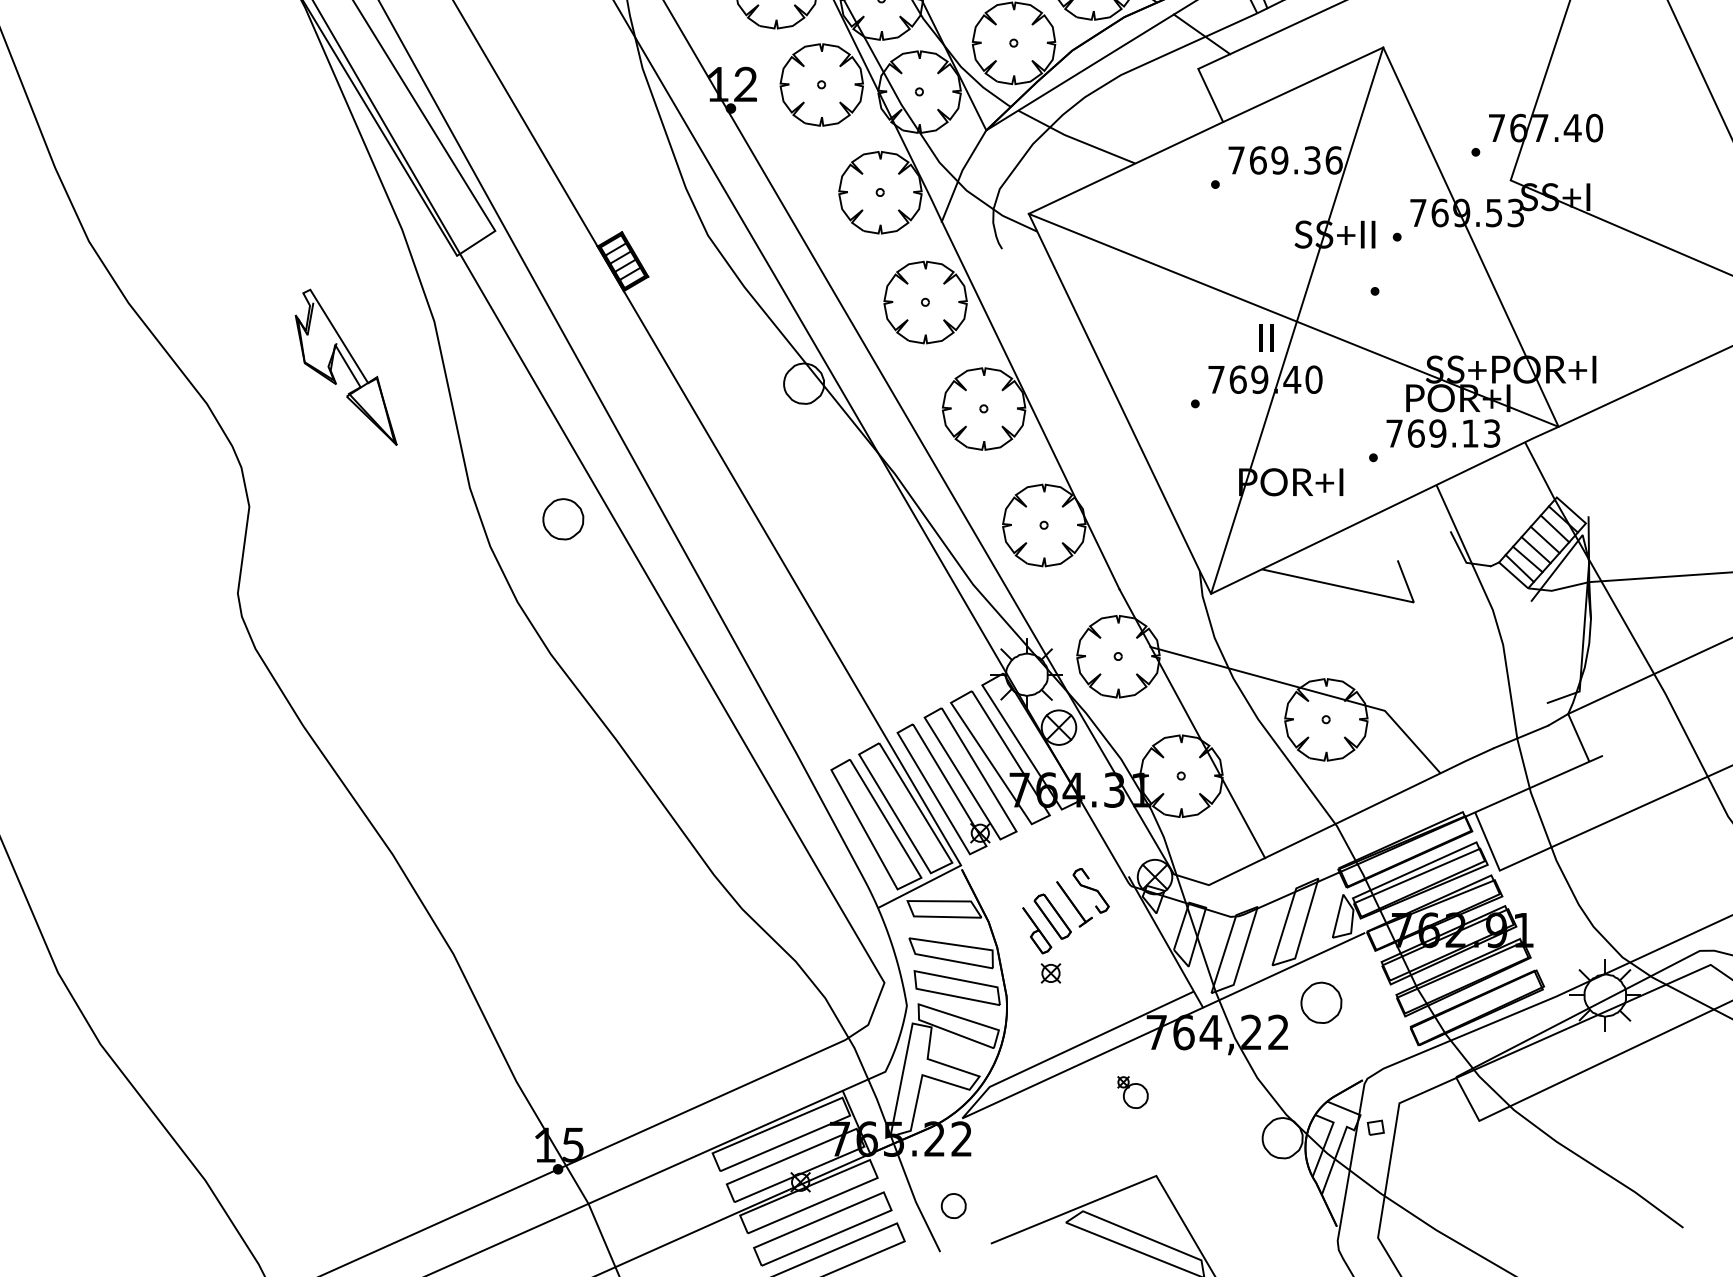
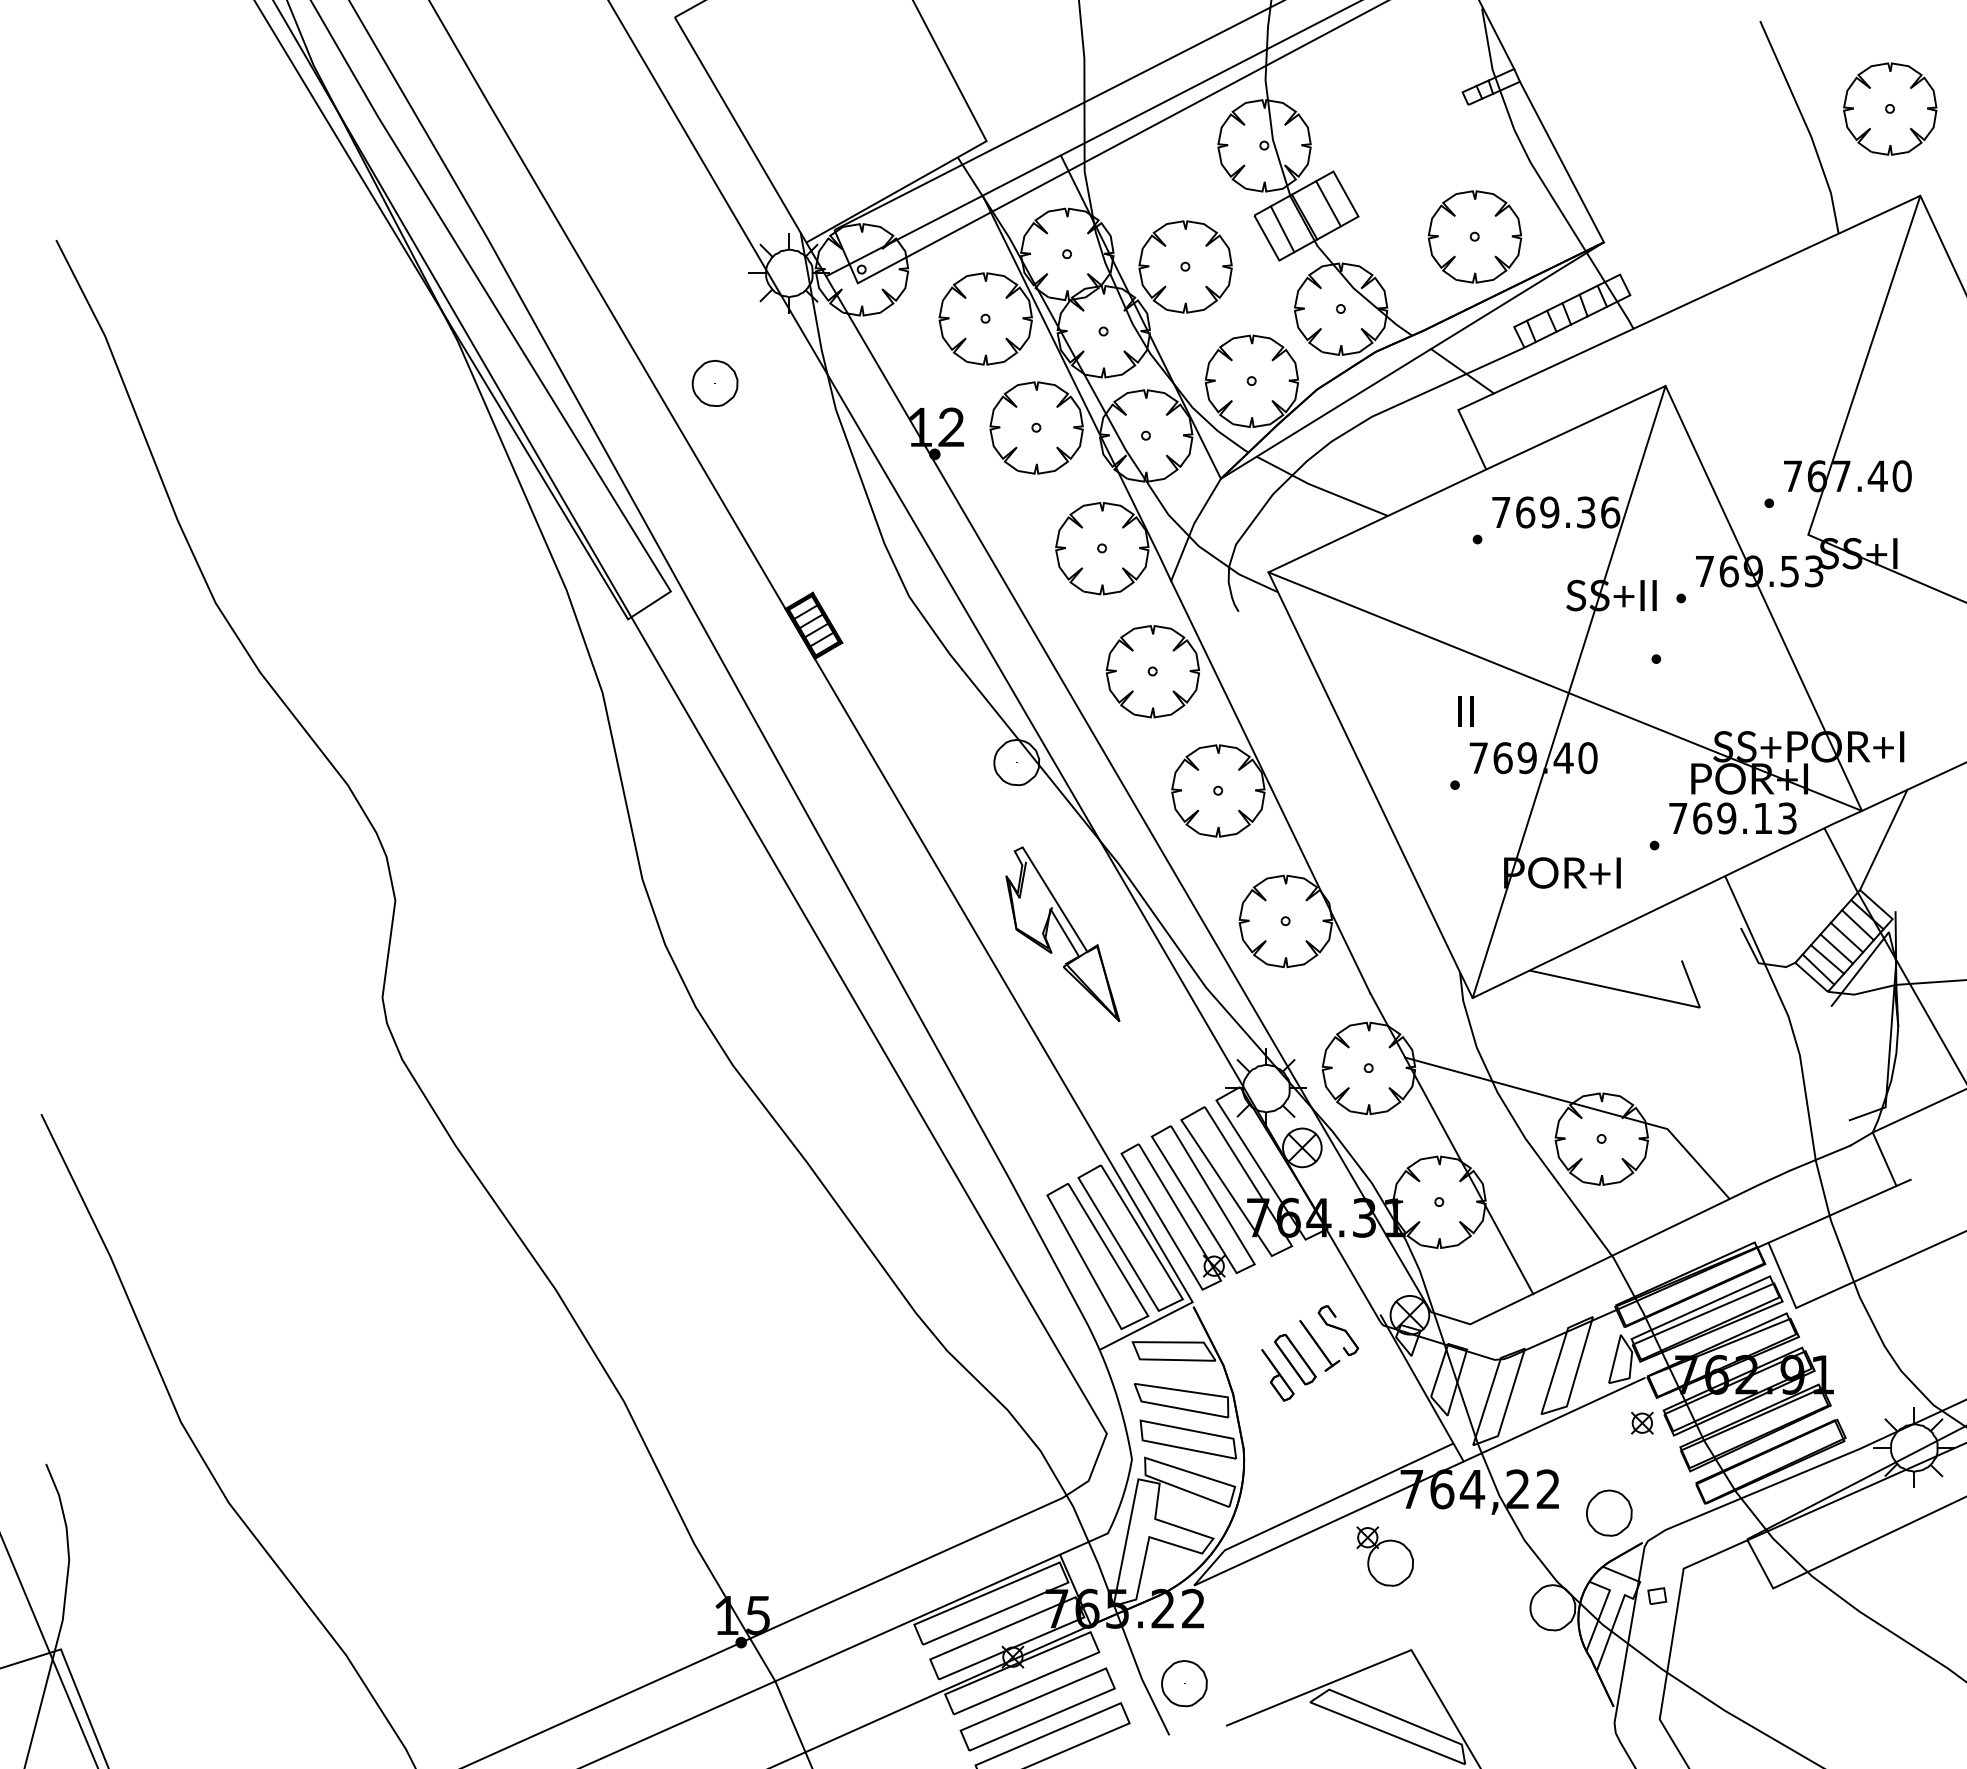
text: (1266, 338) -> (1465, 711), moved
part: (345, 366) -> (1062, 933), moved
line: (1577, 452) -> (1883, 839), added
part: (562, 518) -> (714, 382), moved
part: (1051, 972) -> (1642, 1422), moved
part: (1321, 1002) -> (1609, 1512), moved
part: (1132, 1092) -> (1384, 1556), size x1.67
part: (953, 1205) -> (1184, 1683), size x1.67

